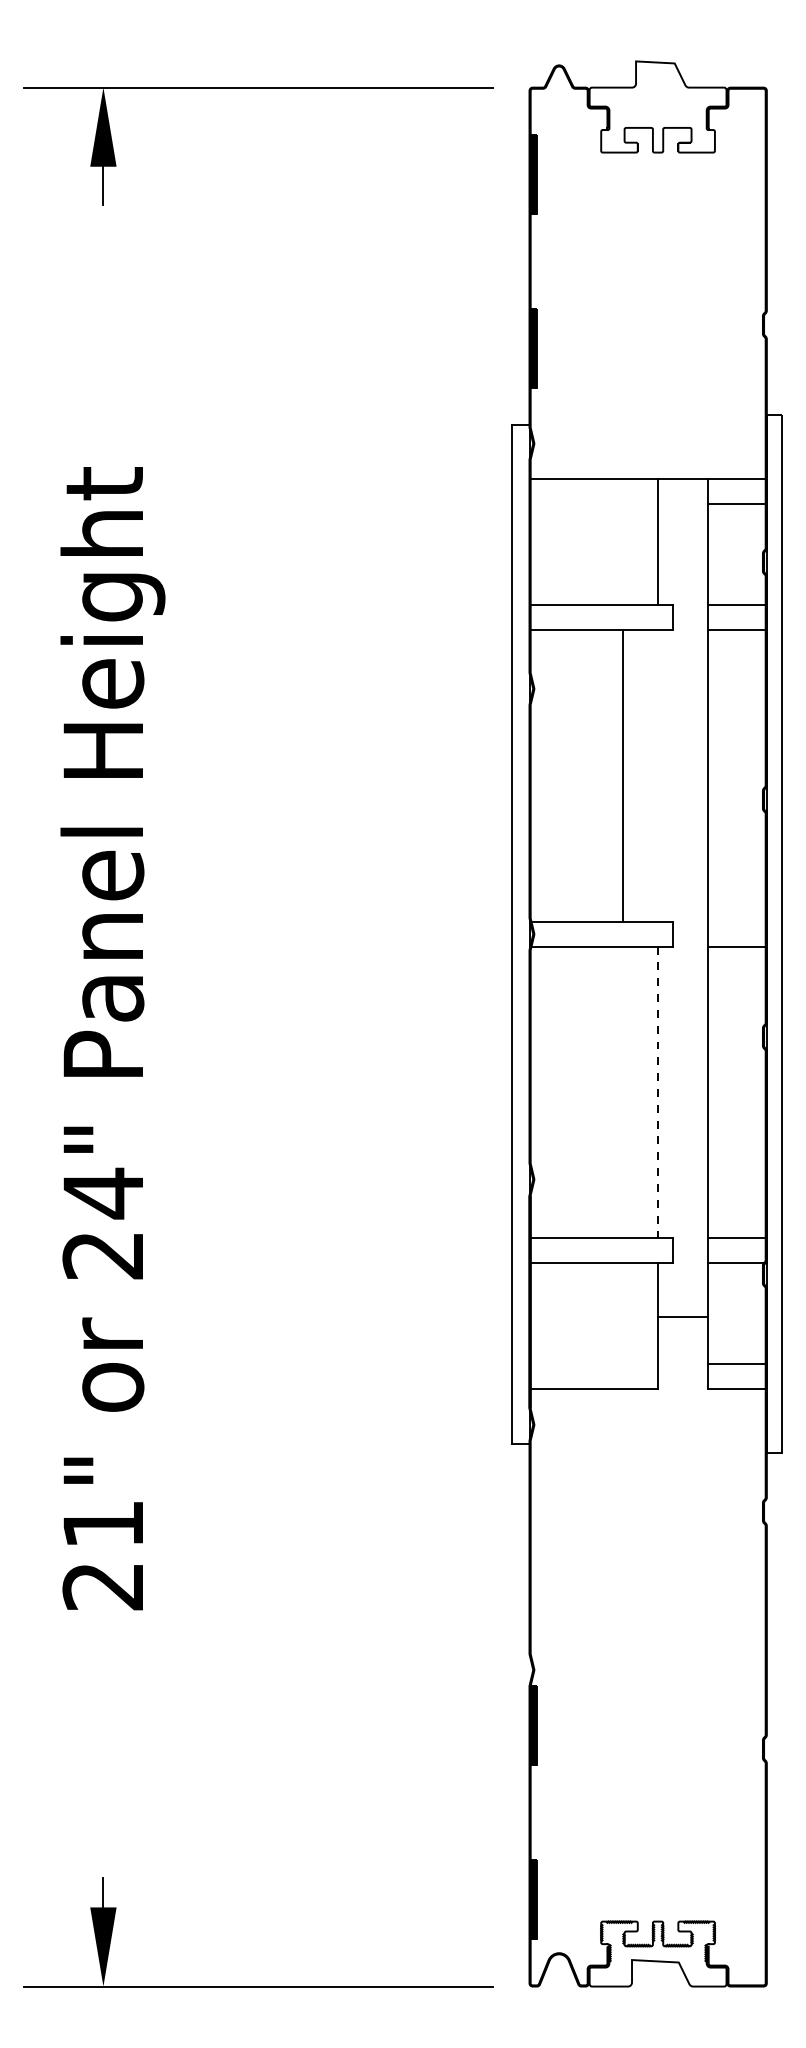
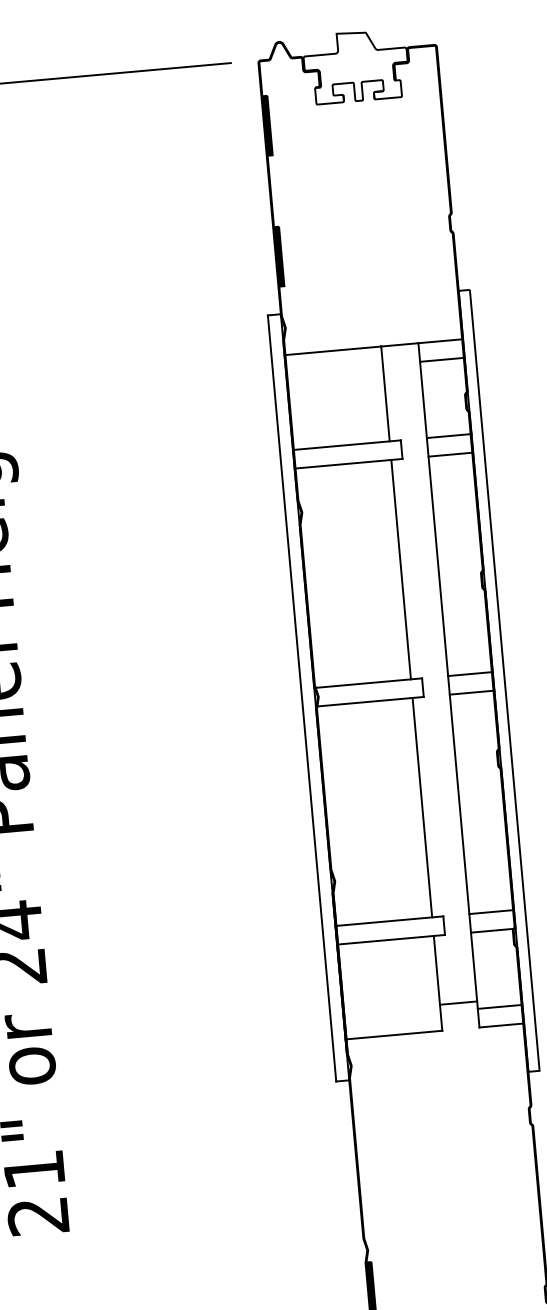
line: (623, 775) -> (401, 569), moved
line: (736, 921) -> (469, 673), added
line: (658, 1092) -> (422, 807), dashed -> solid
line: (682, 1316) -> (458, 1003), moved

